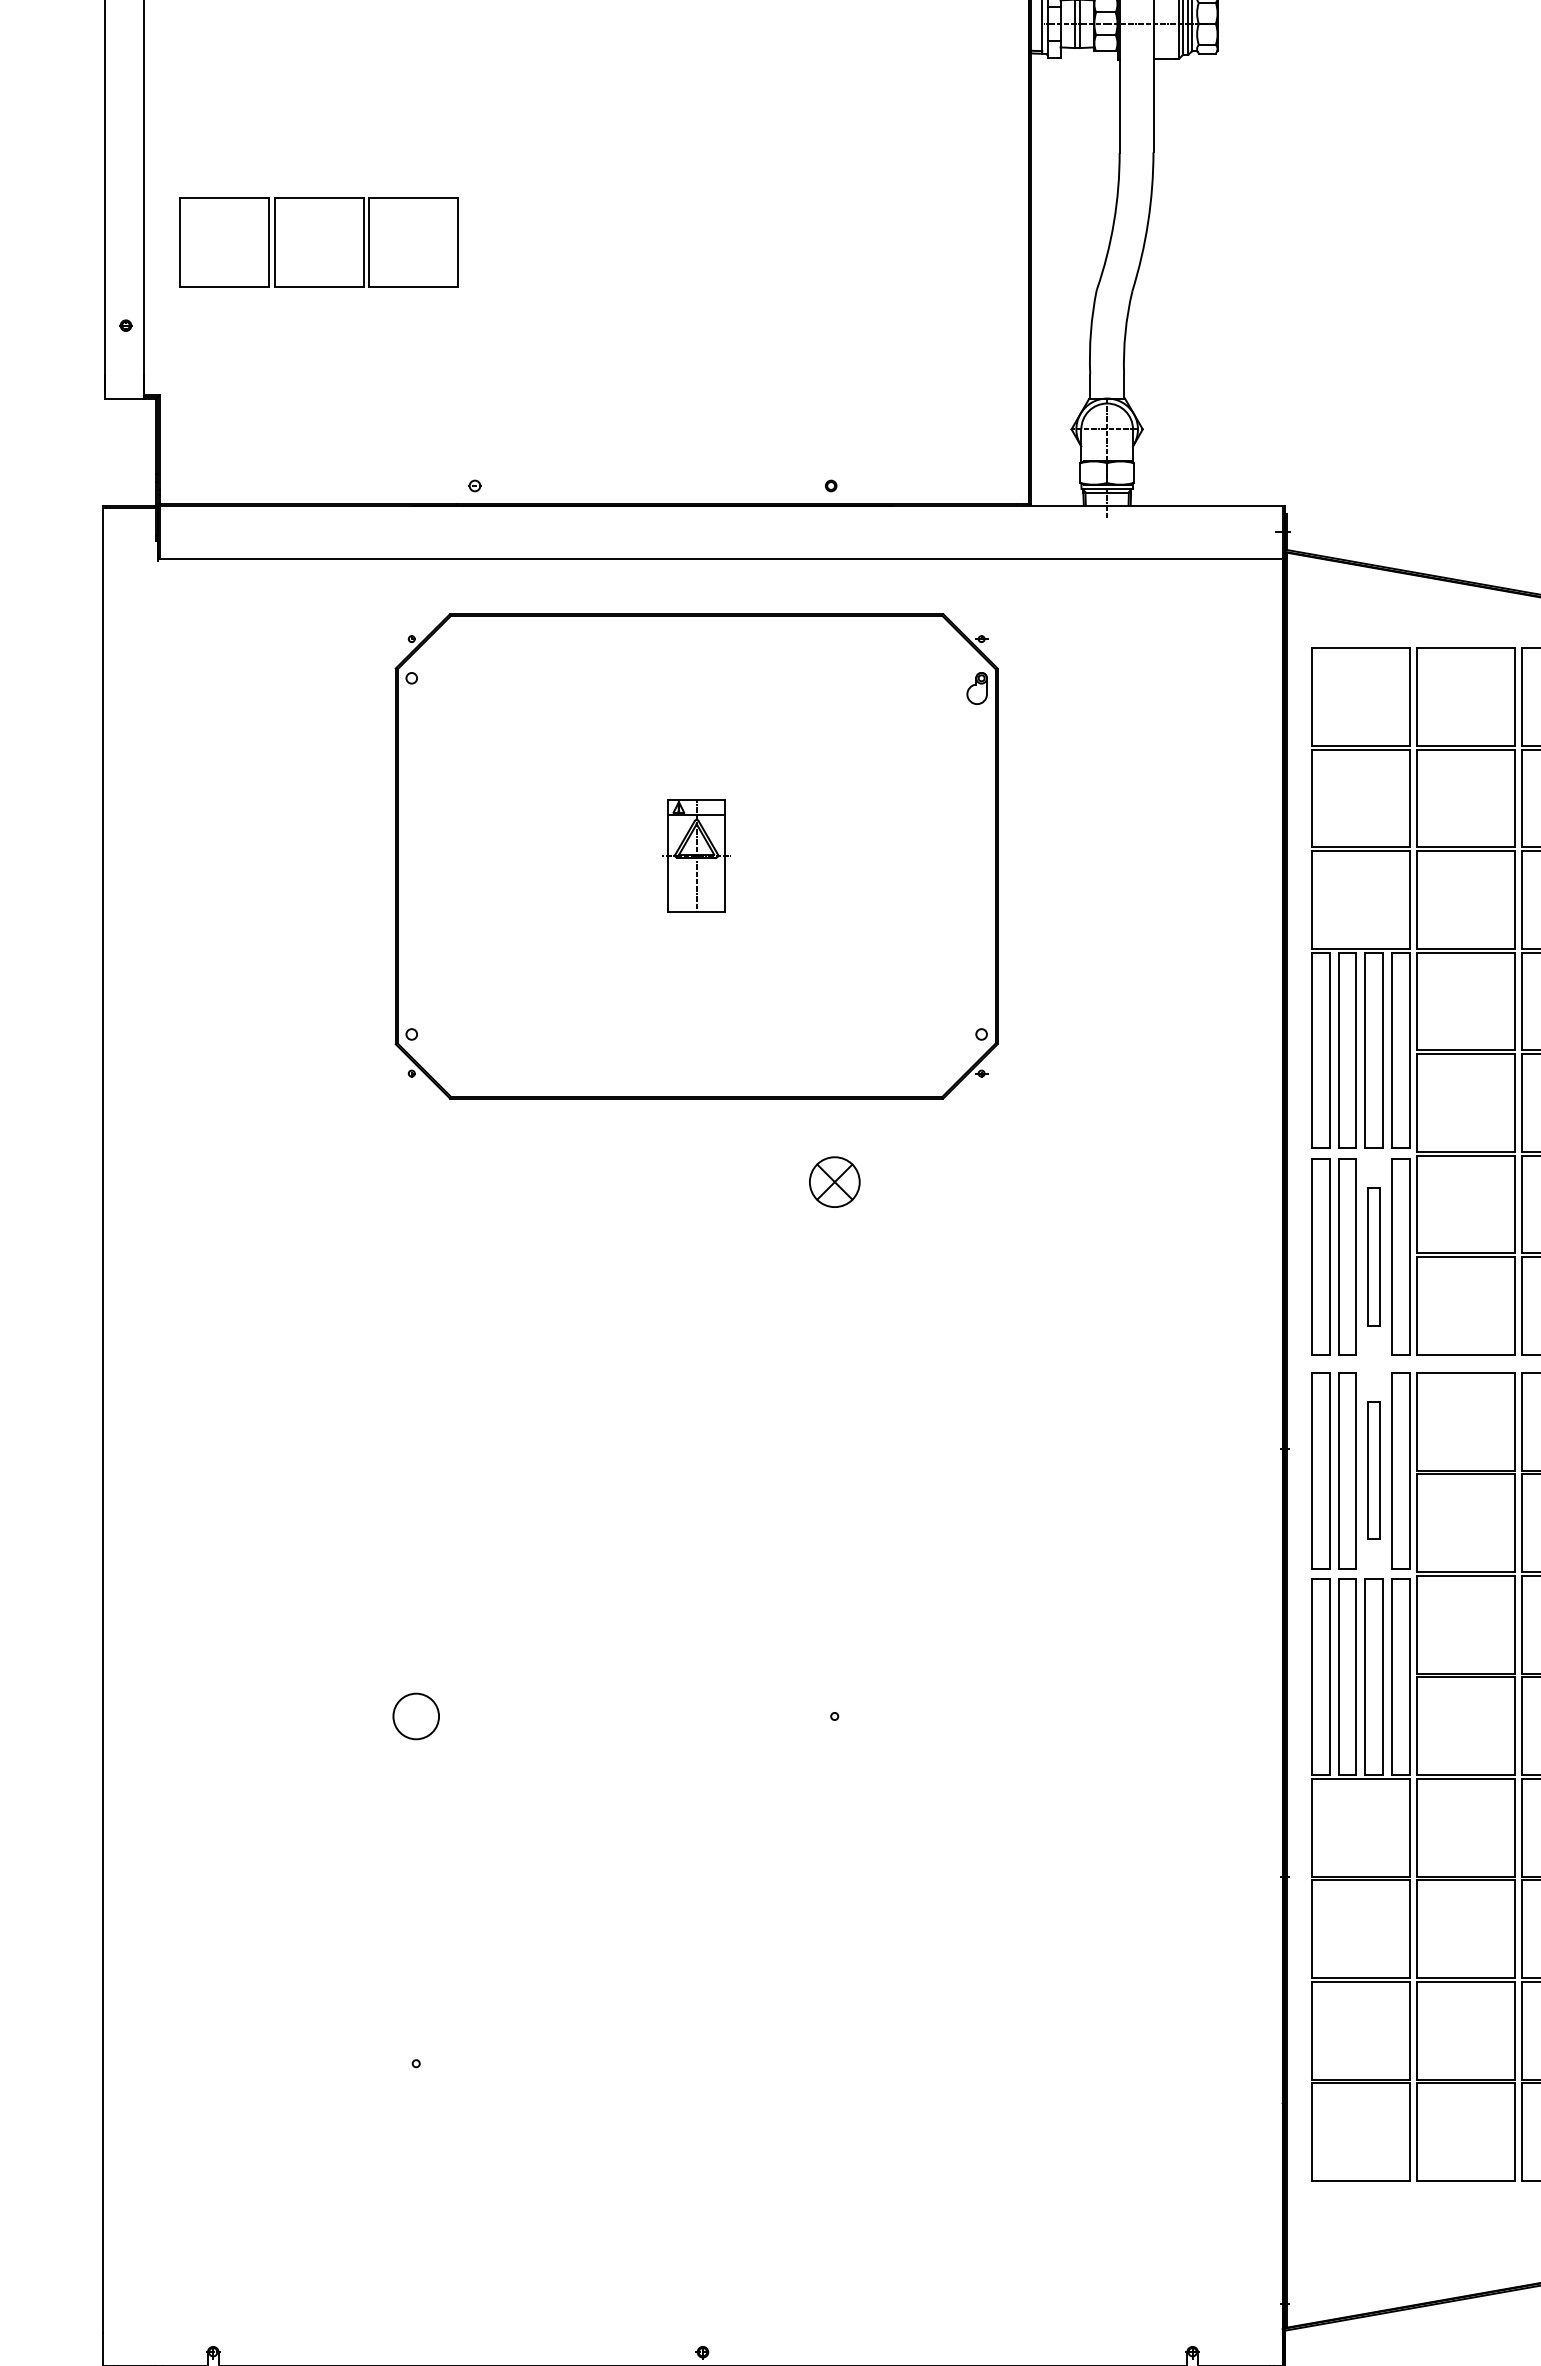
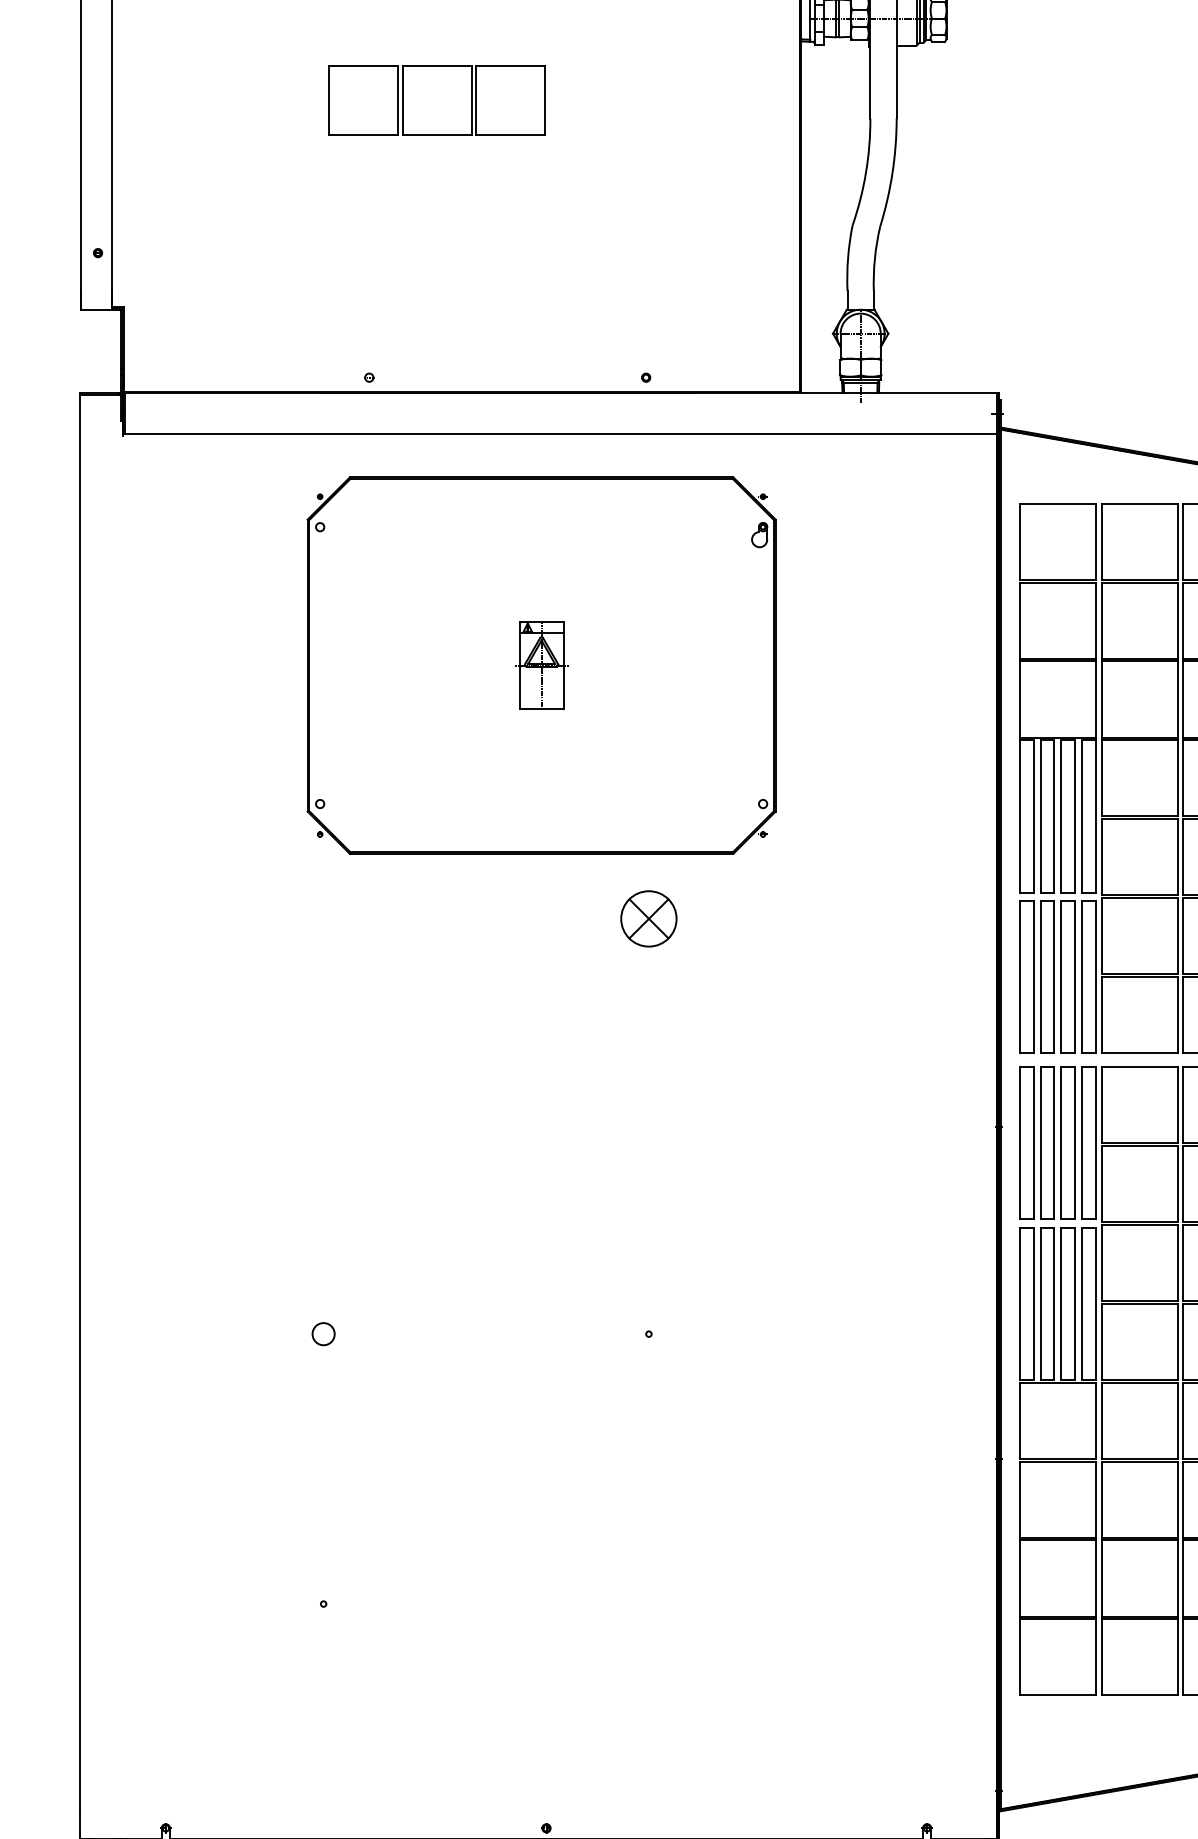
part: (318, 242) -> (436, 100), moved
part: (834, 1181) -> (648, 918), size x1.43
part: (1373, 1256) -> (1067, 976), size x1.43
part: (1373, 1470) -> (1067, 1142), size x1.43
circle: (416, 1716) -> (323, 1334), size x0.62

